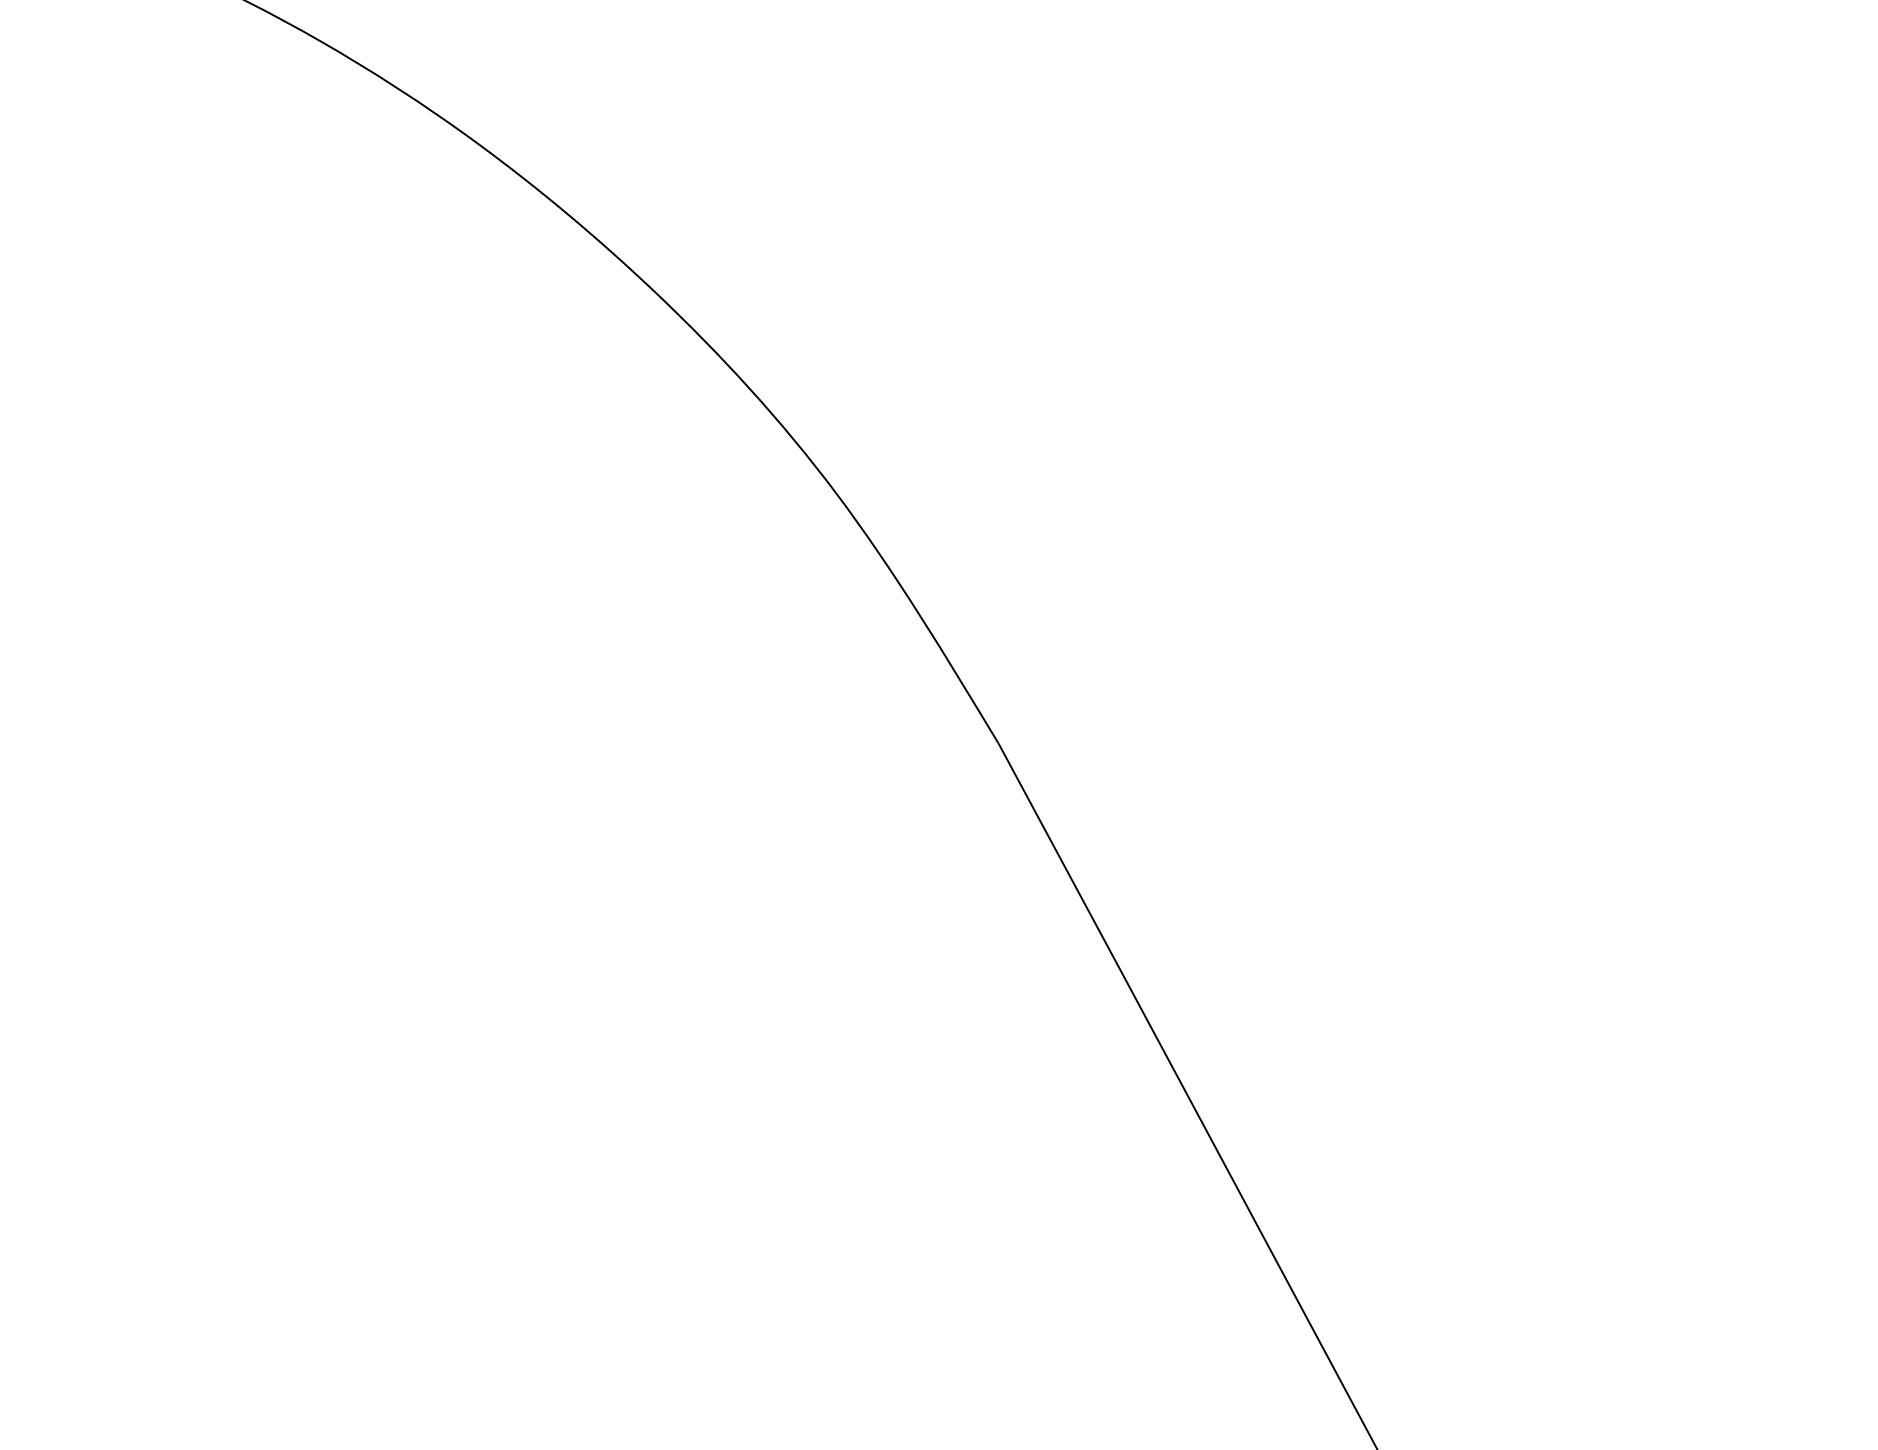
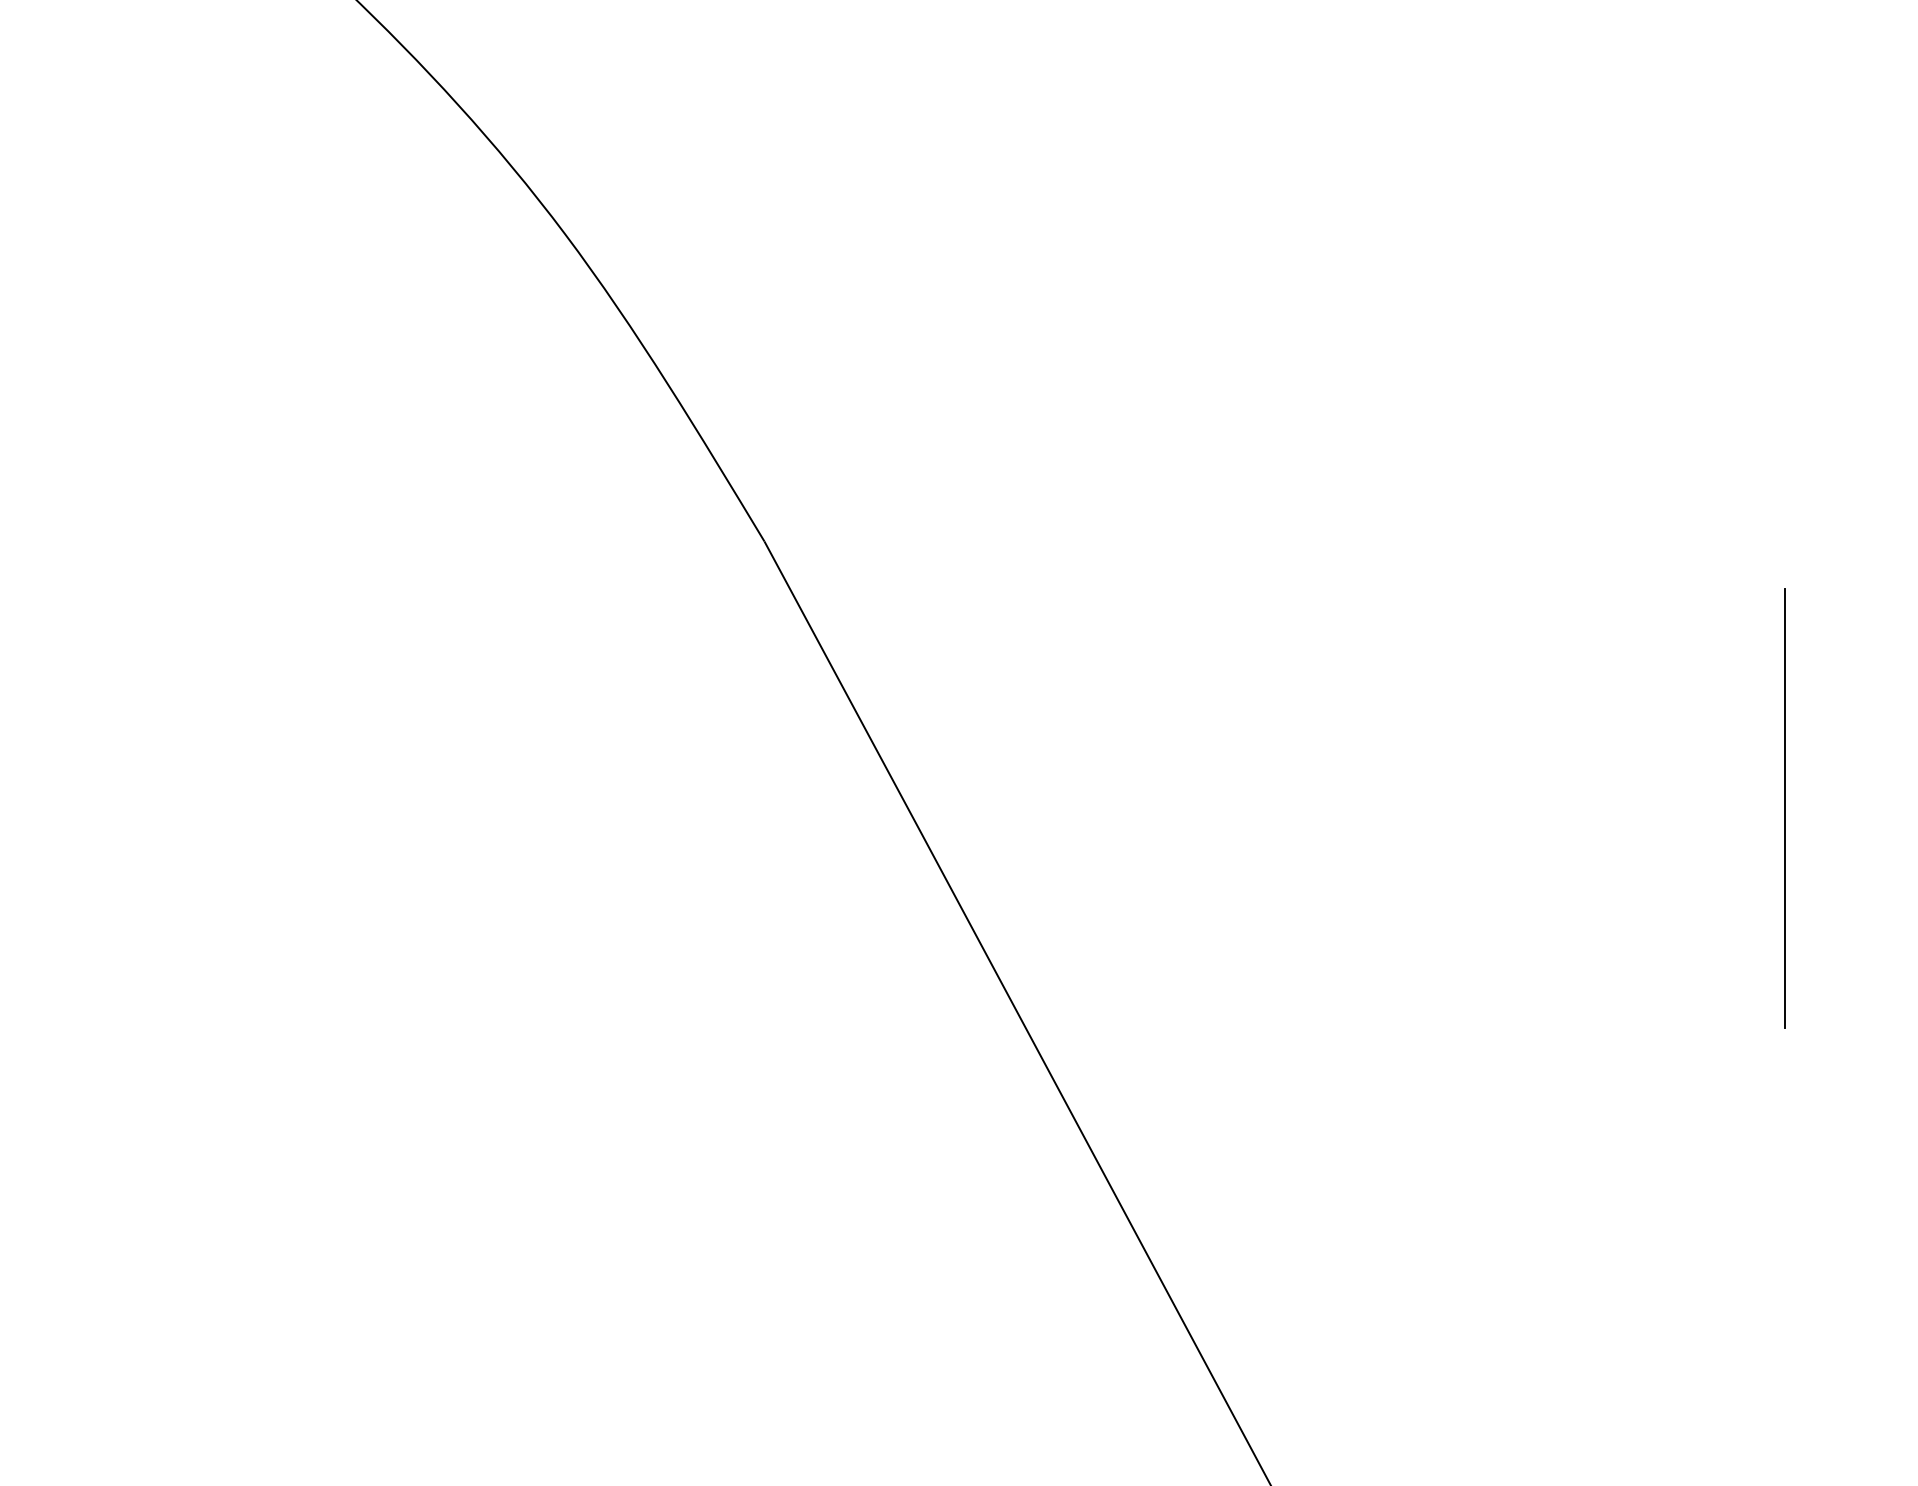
line: (1828, 960) -> (1784, 808), added

